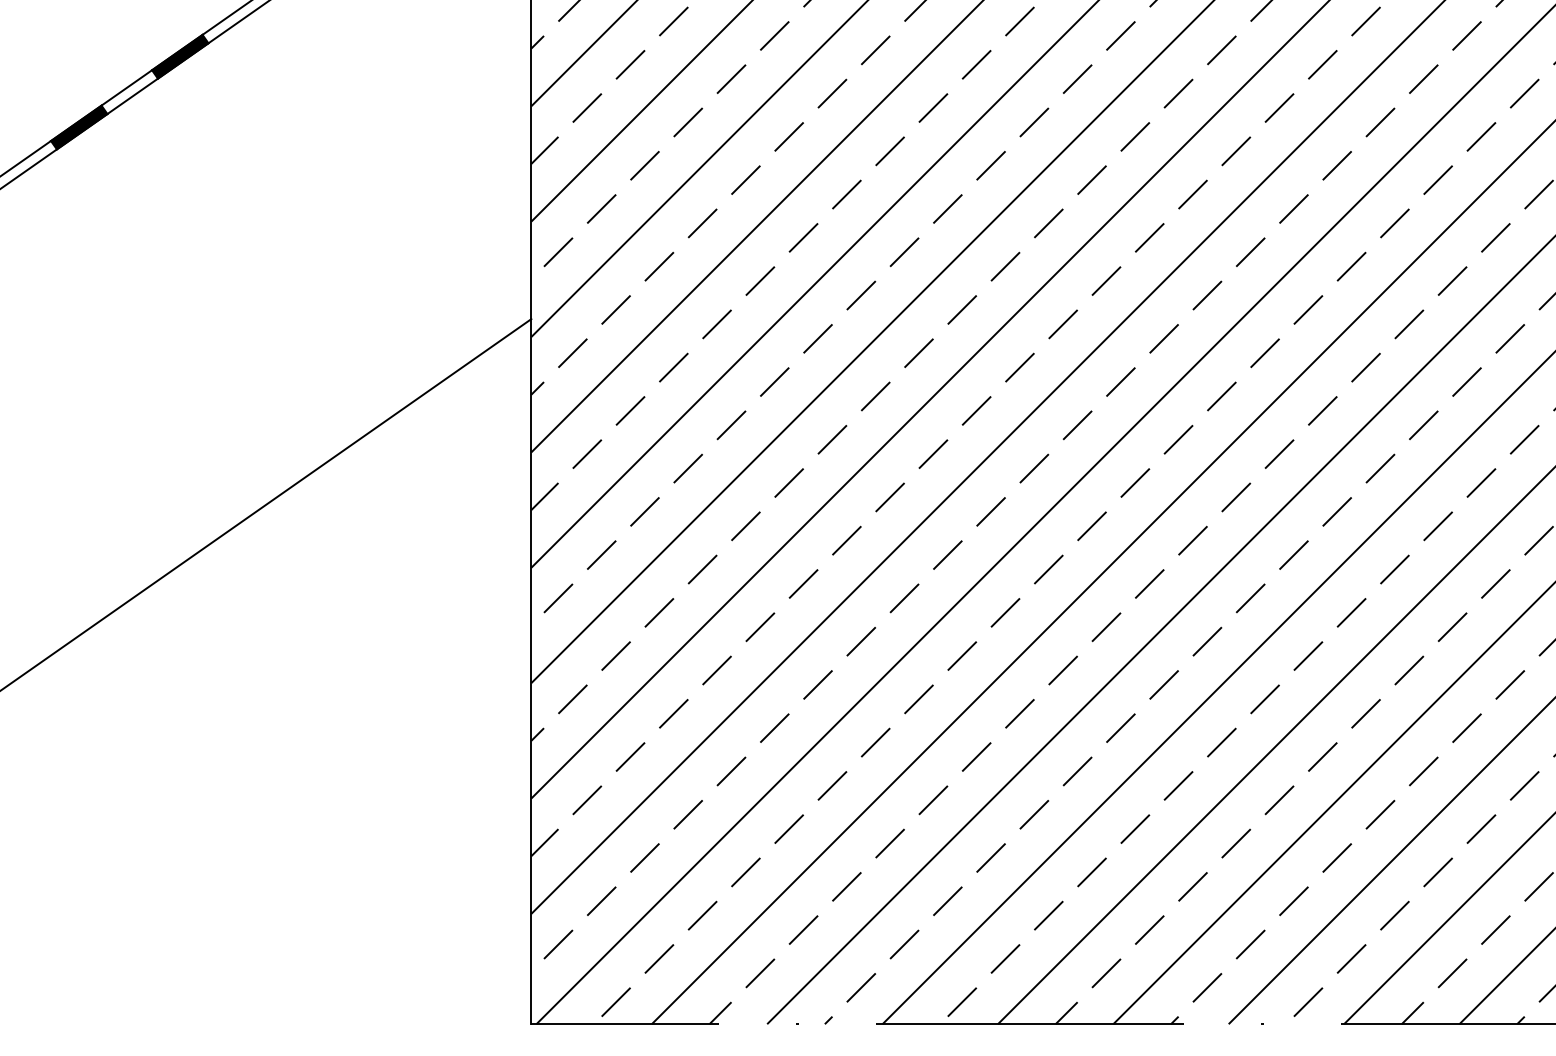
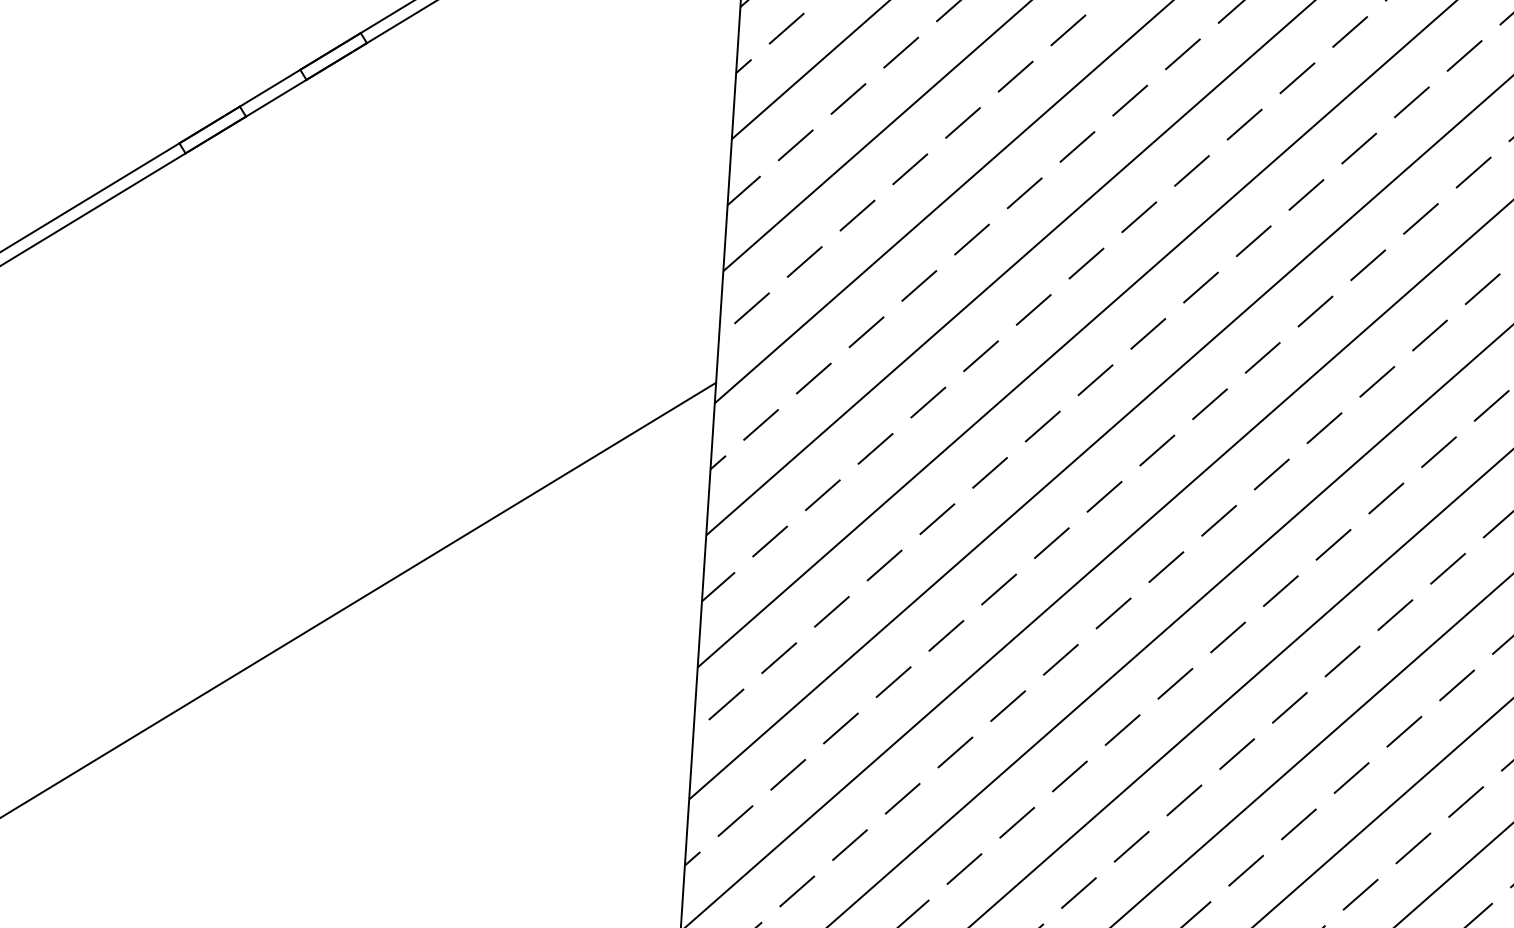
fill: (180, 56) -> (333, 56), removed
fill: (79, 127) -> (213, 129), removed

